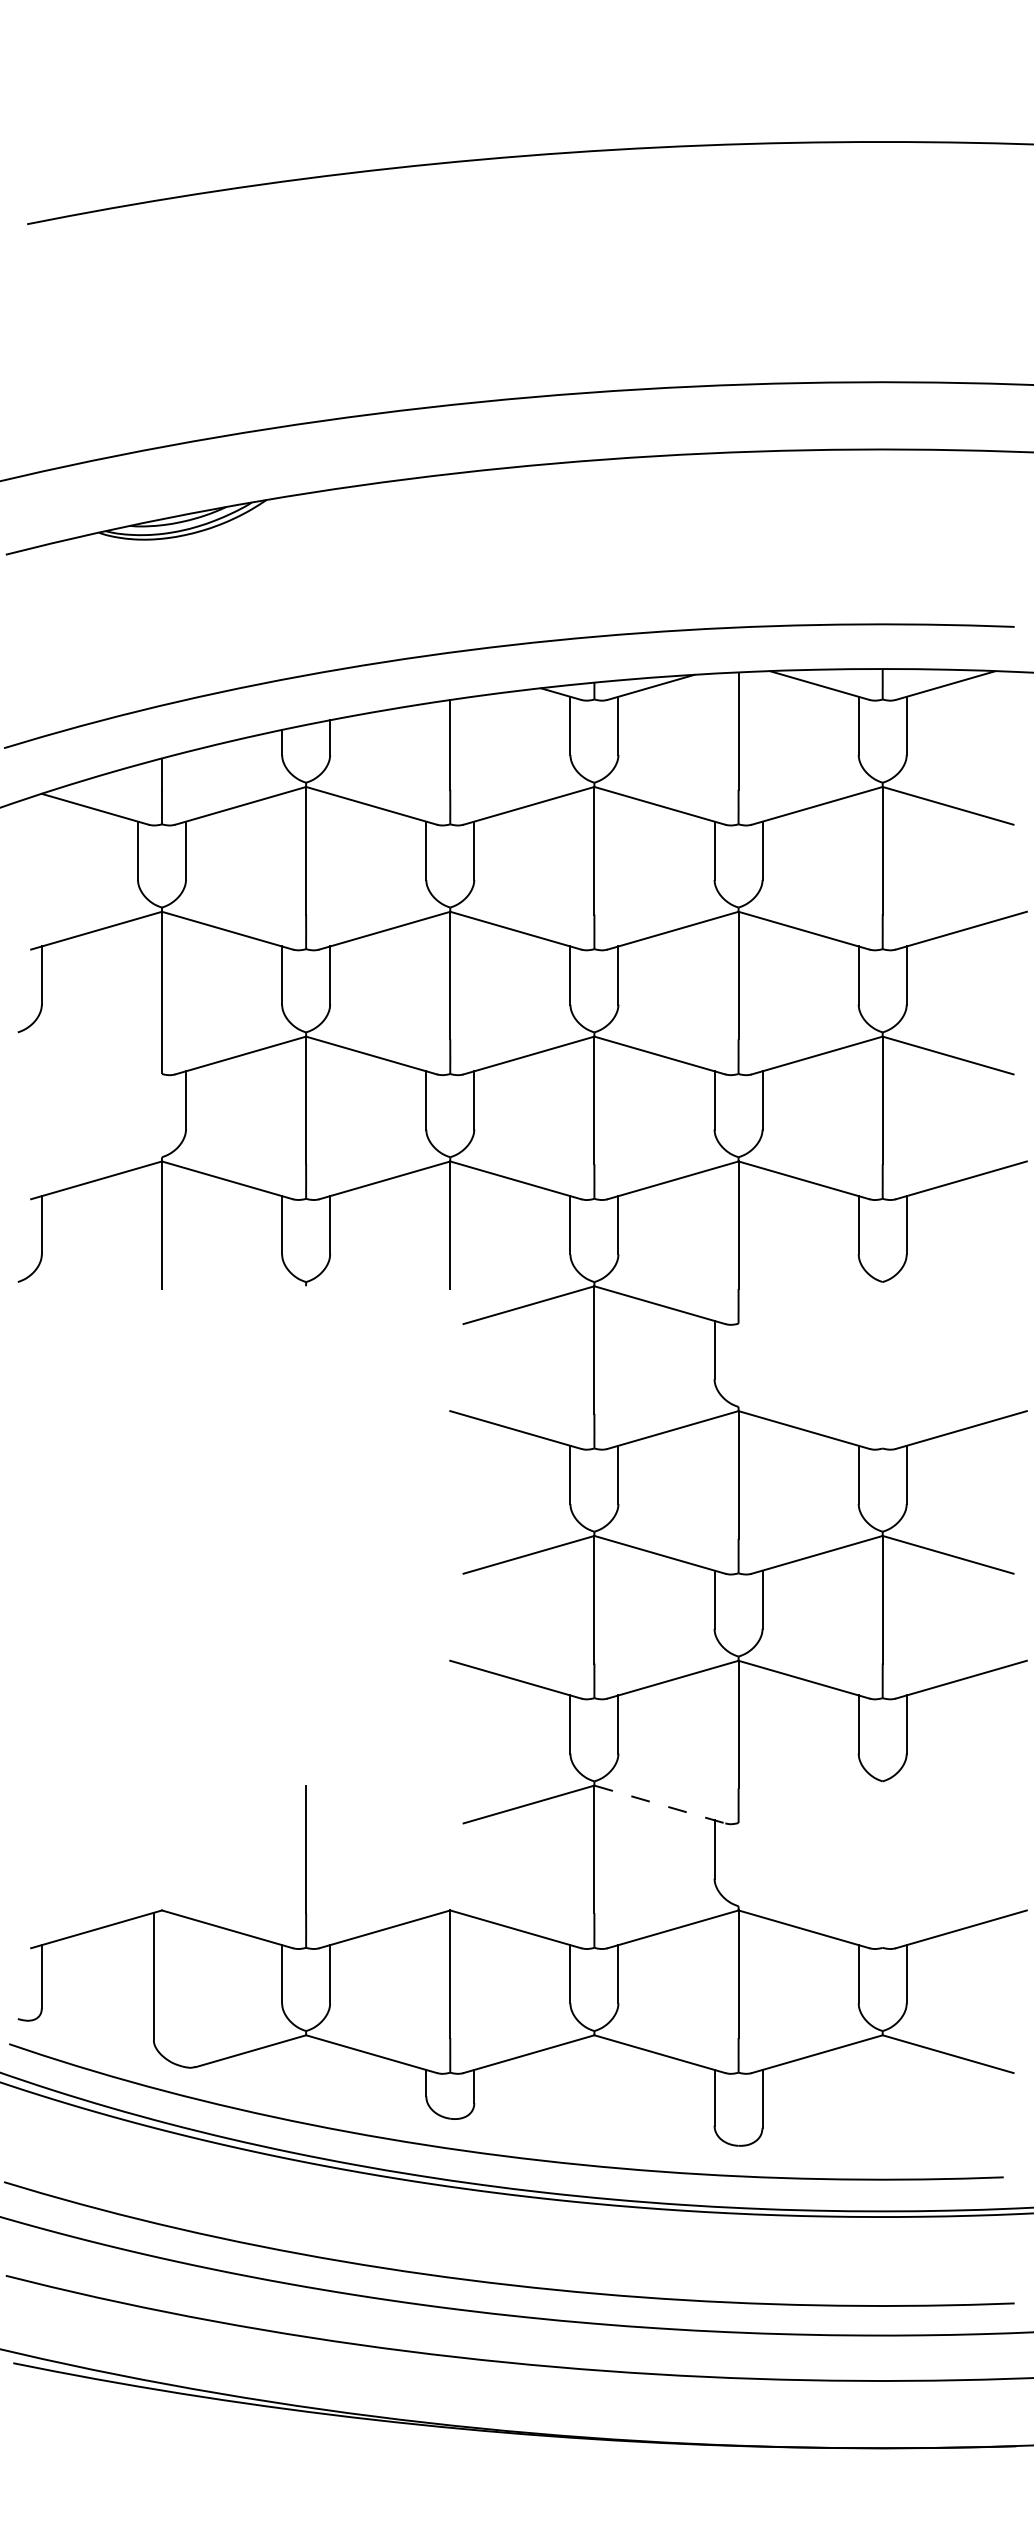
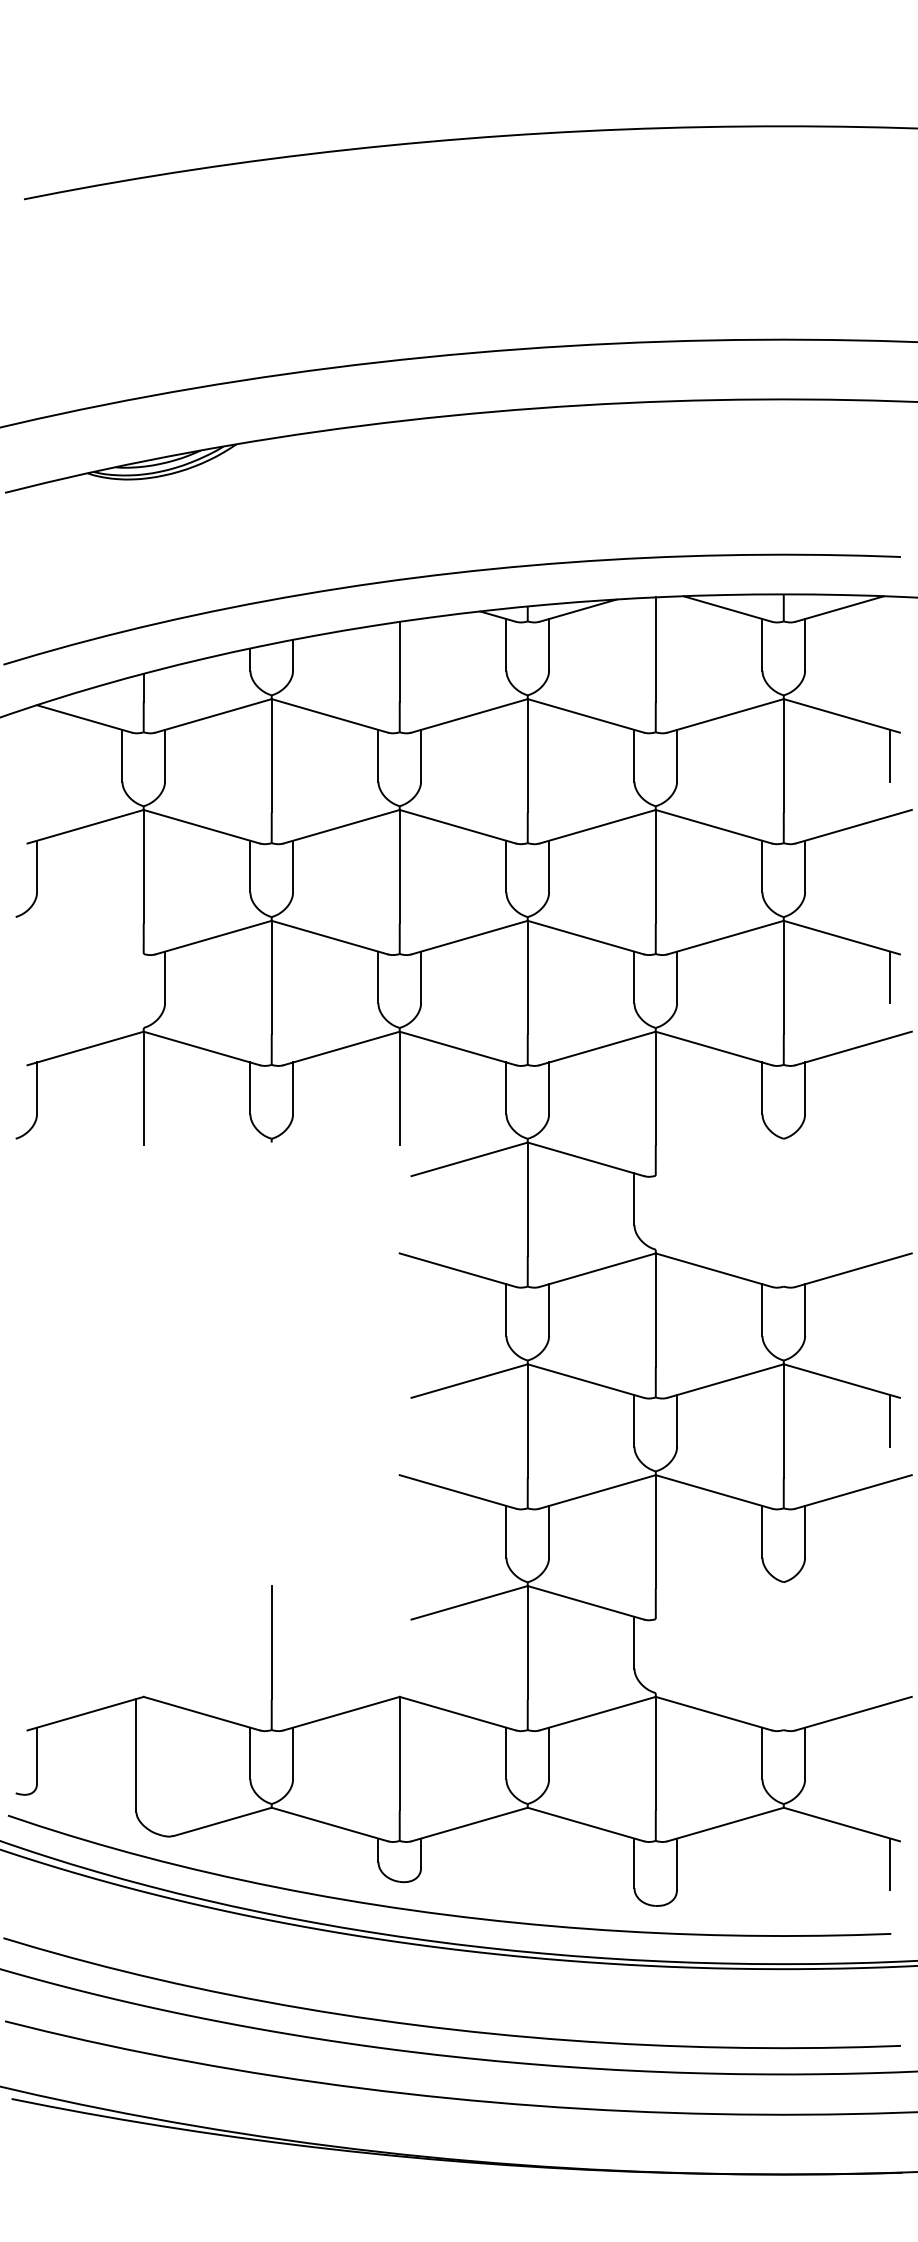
line: (1002, 850) -> (890, 755), added
line: (1002, 1100) -> (890, 977), added
line: (1002, 1599) -> (890, 1420), added
line: (660, 1804) -> (586, 1602), dashed -> solid
line: (1002, 2098) -> (890, 1863), added

